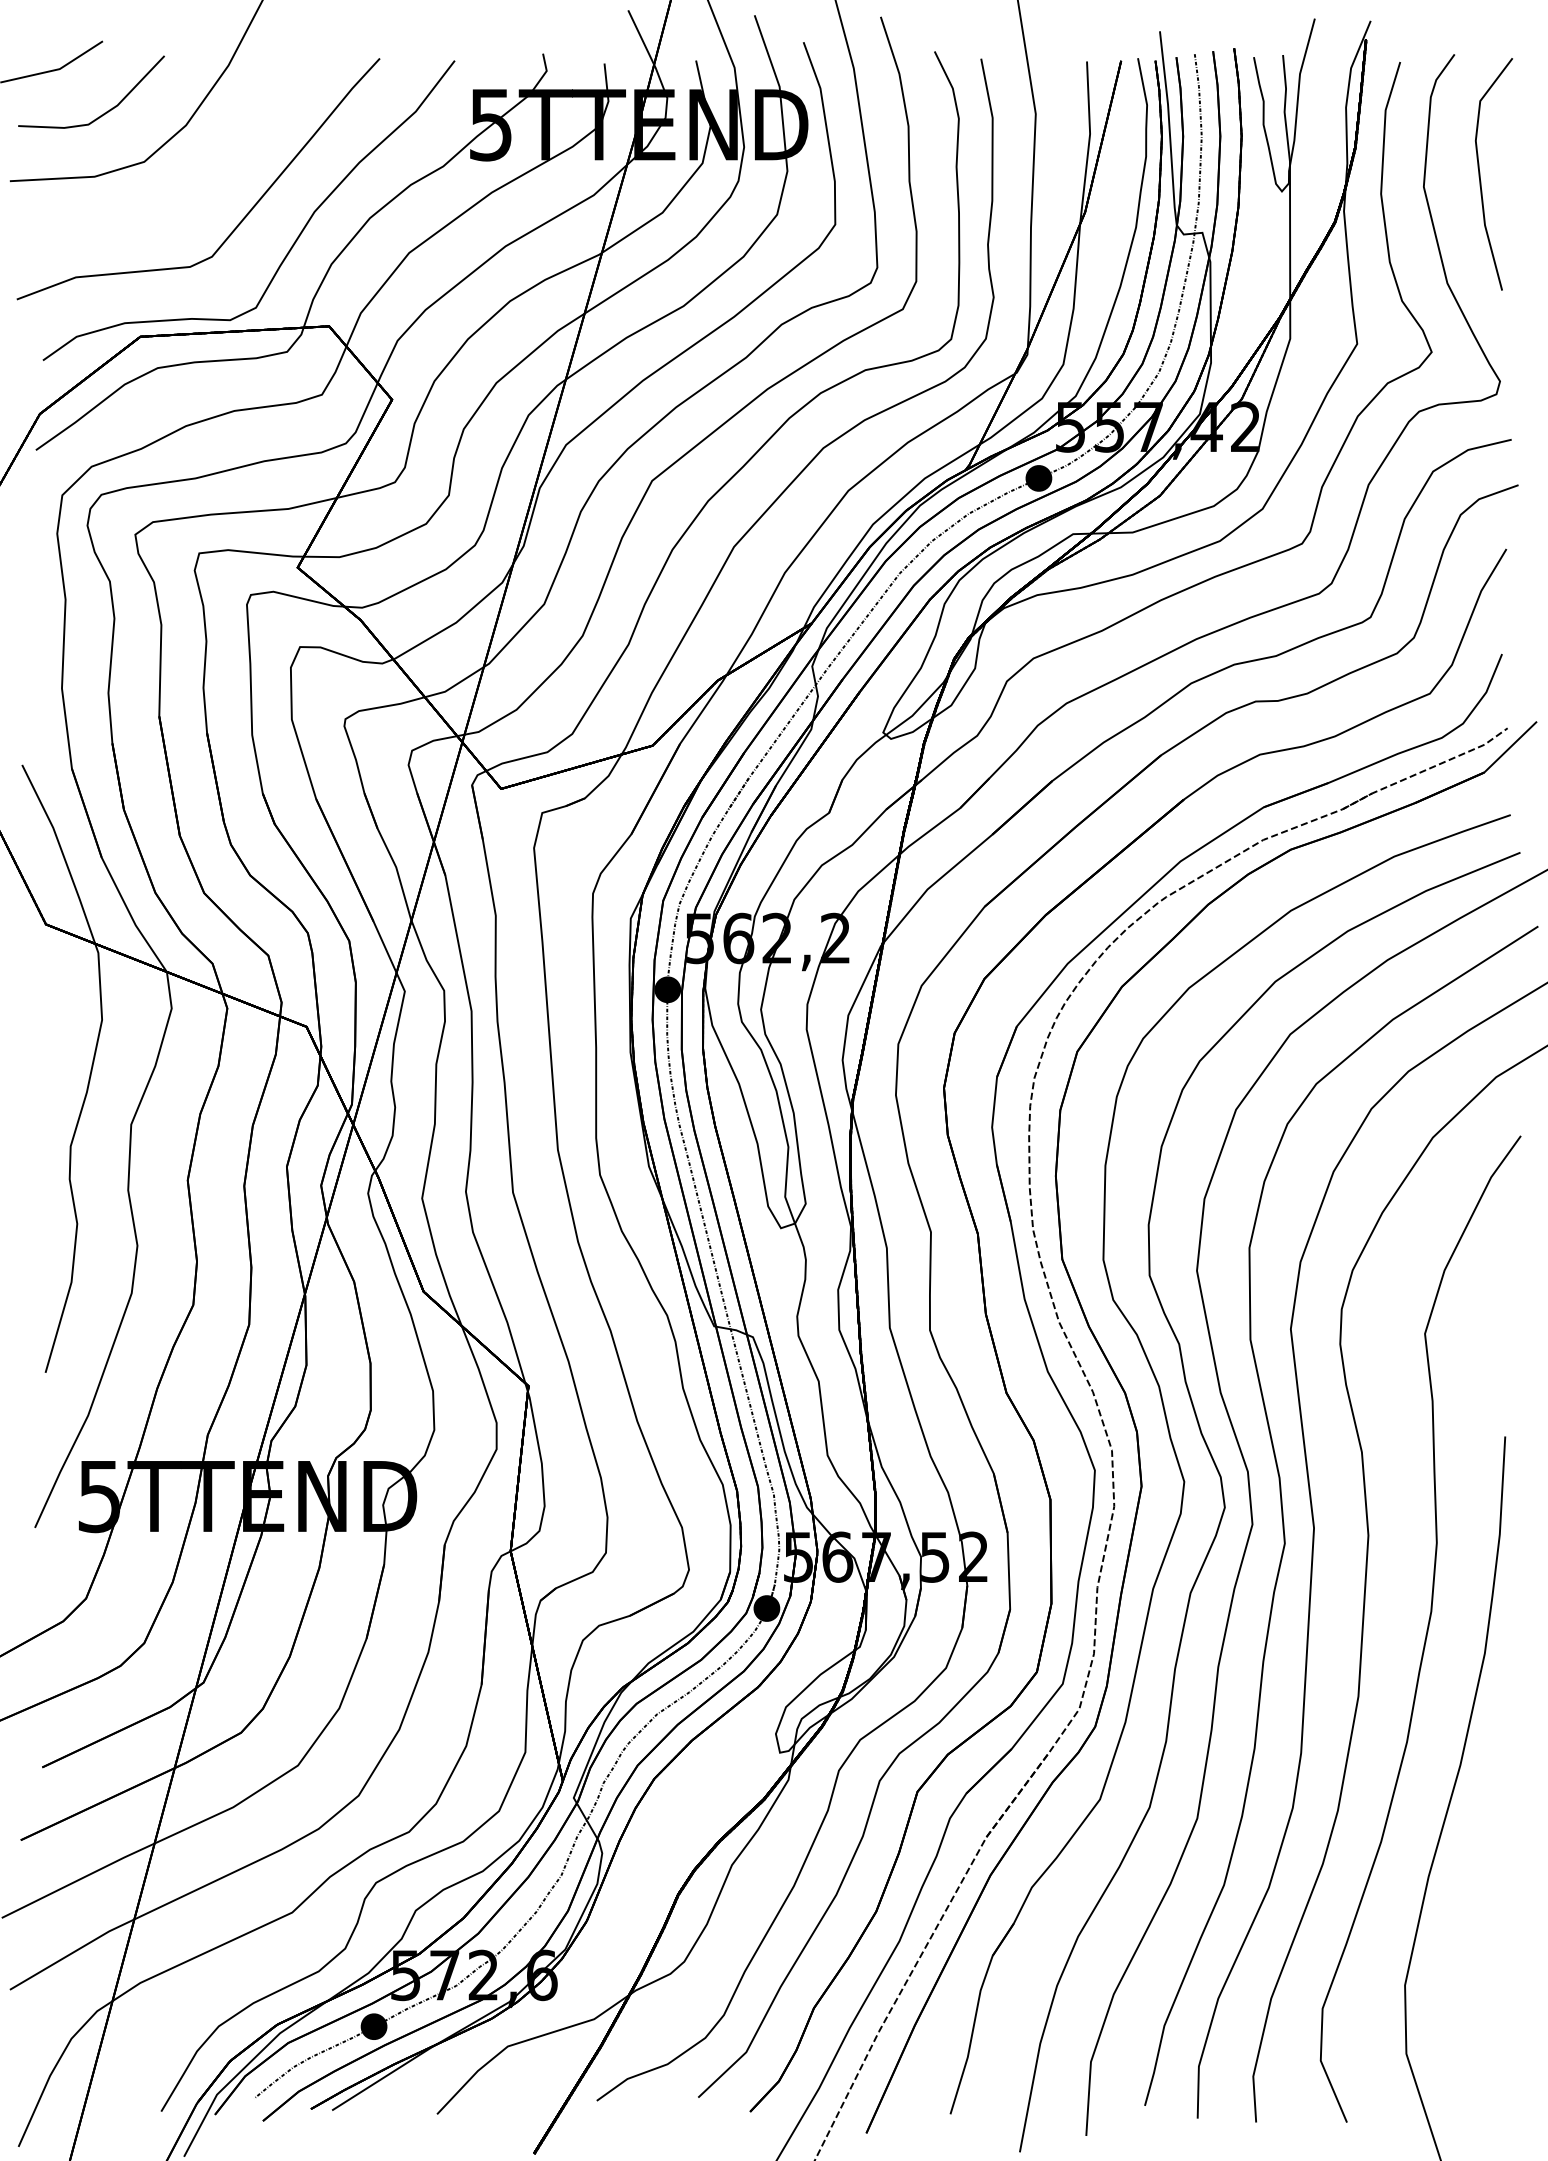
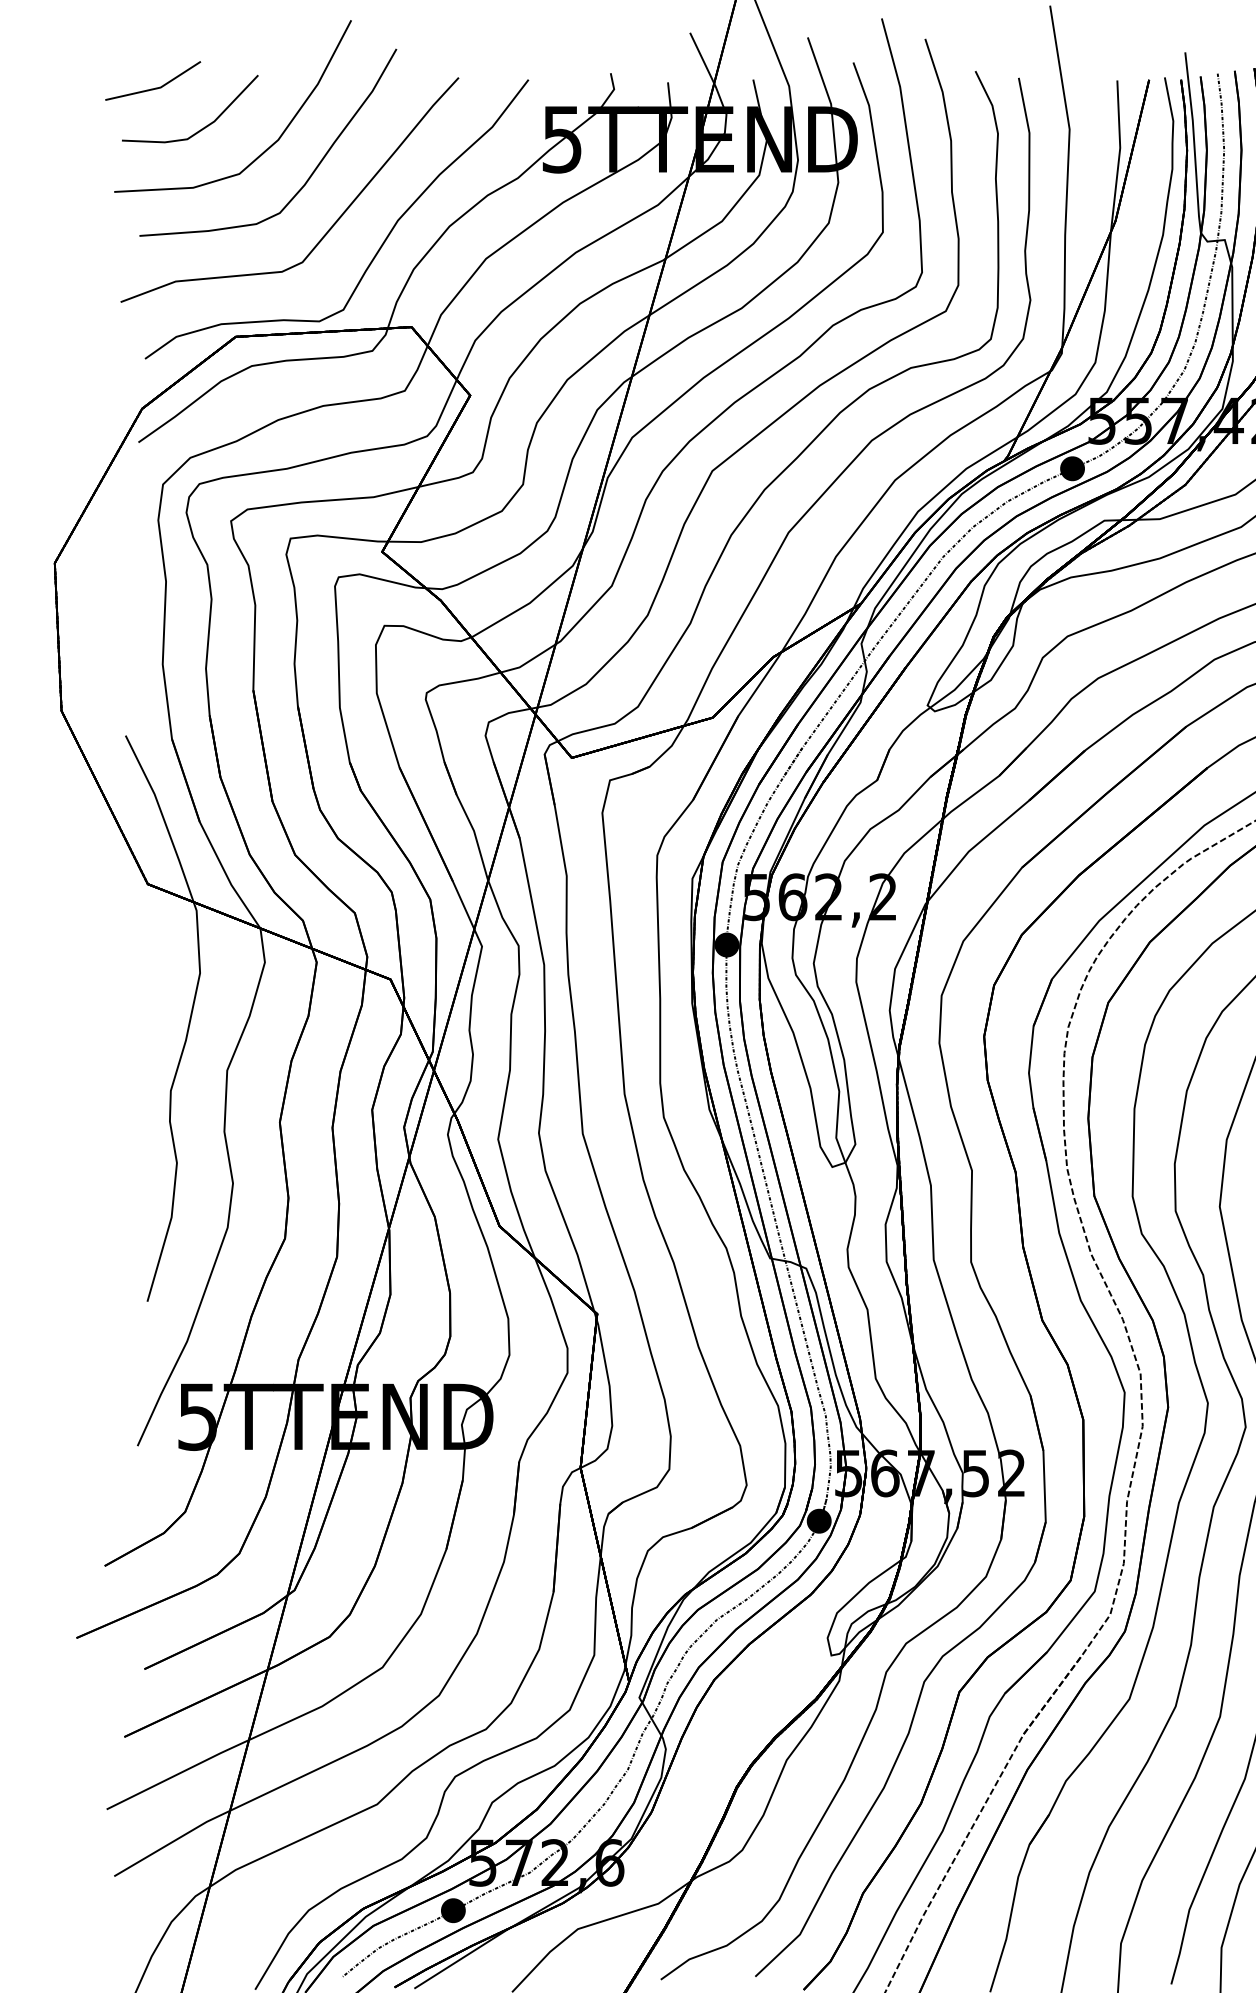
curve: (223, 158) -> (313, 170), added

